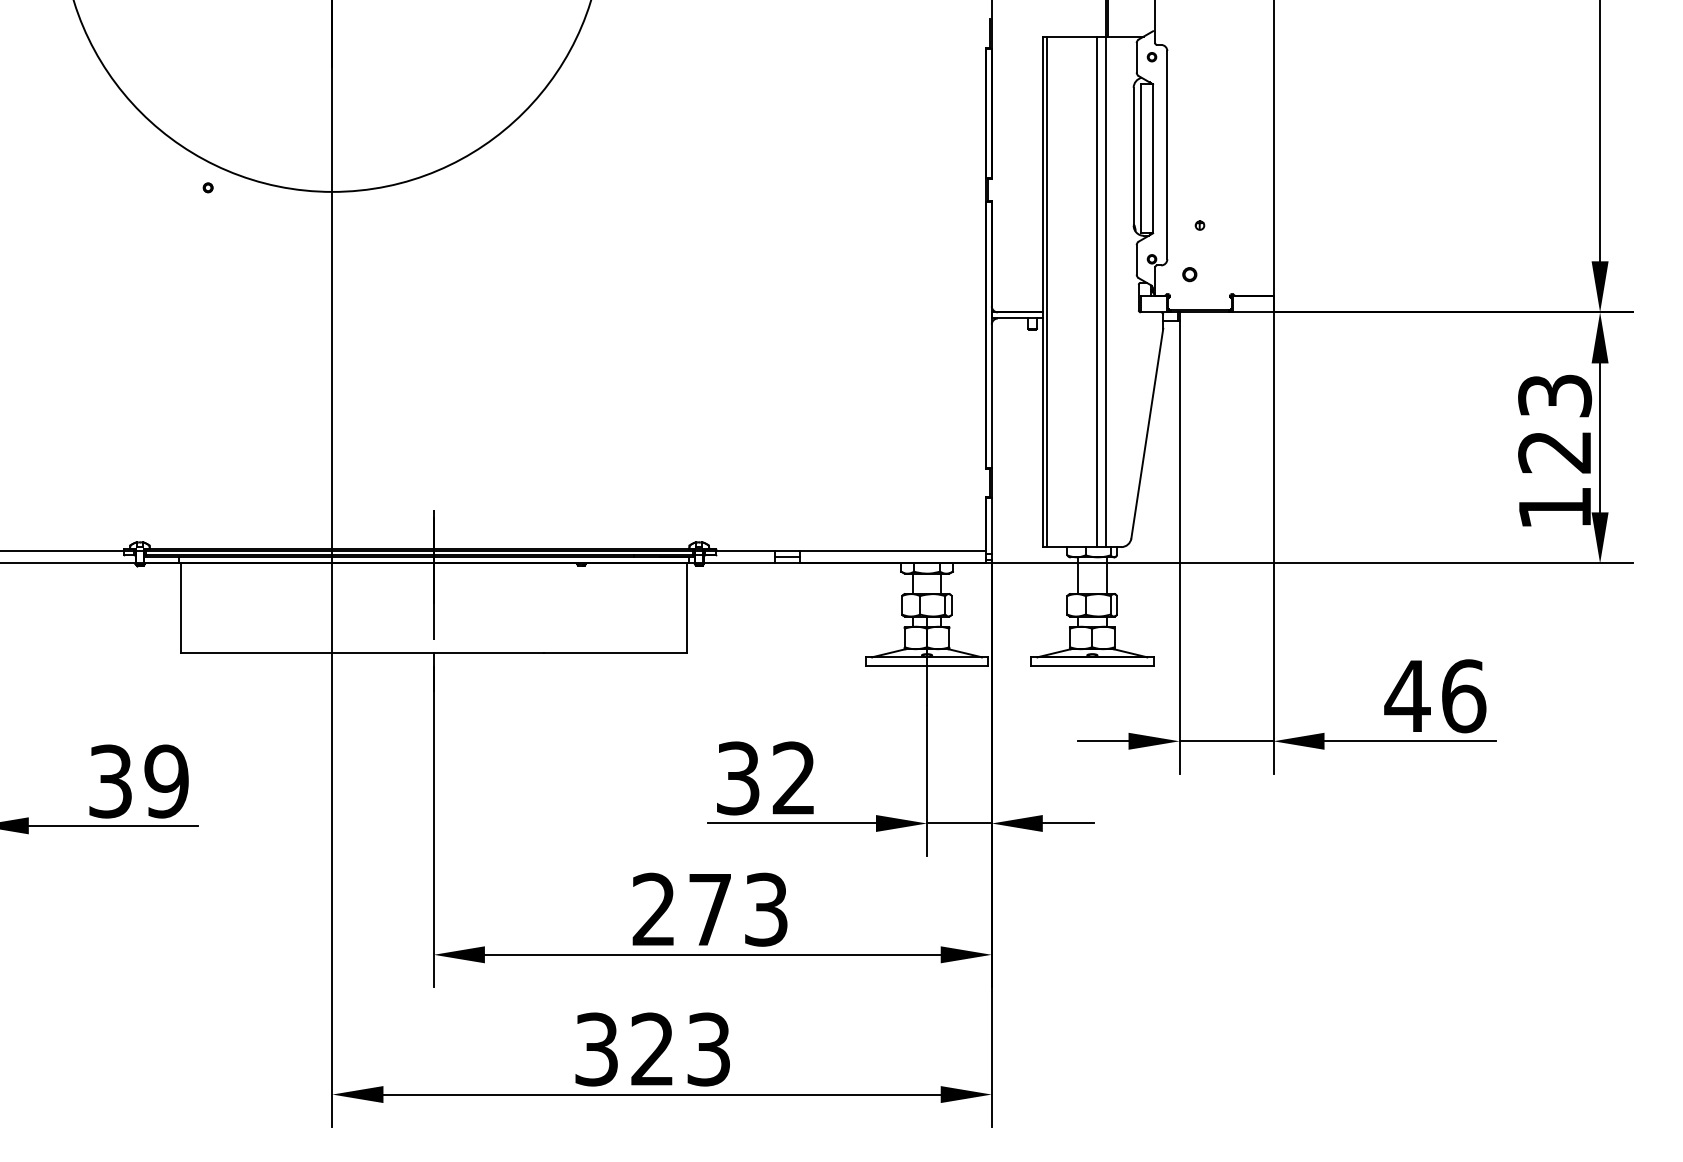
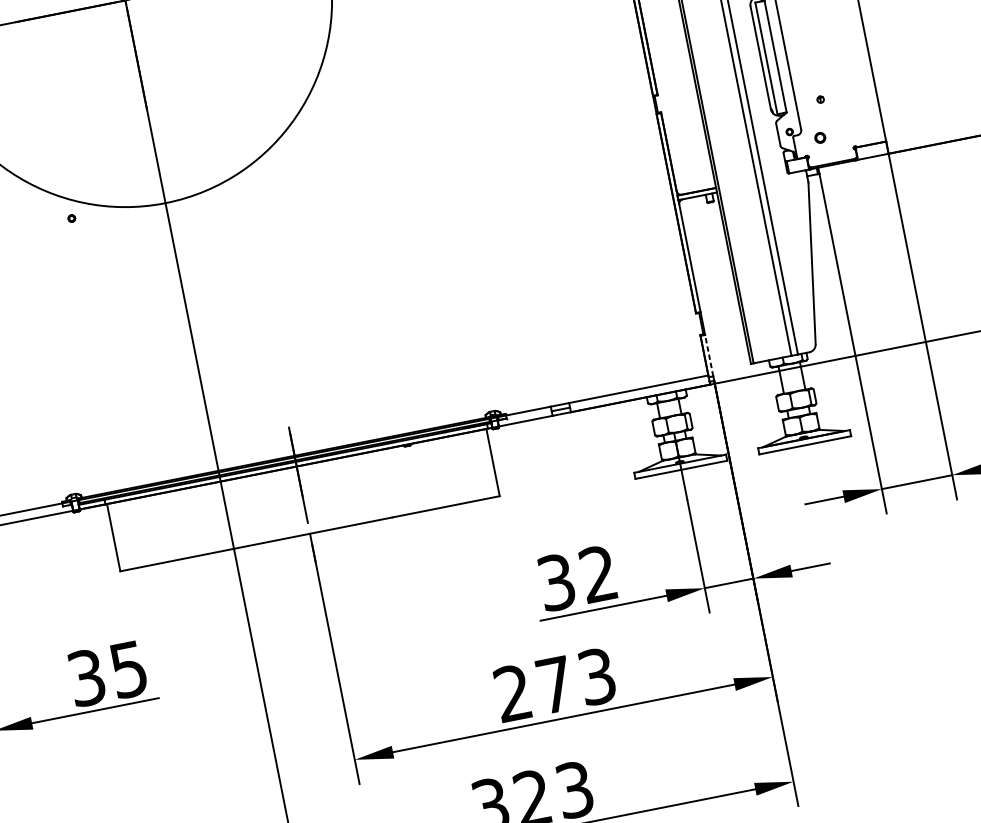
line: (991, 526) -> (709, 356), solid -> dashed
text: (166, 781) -> (128, 669), 39 -> 35

